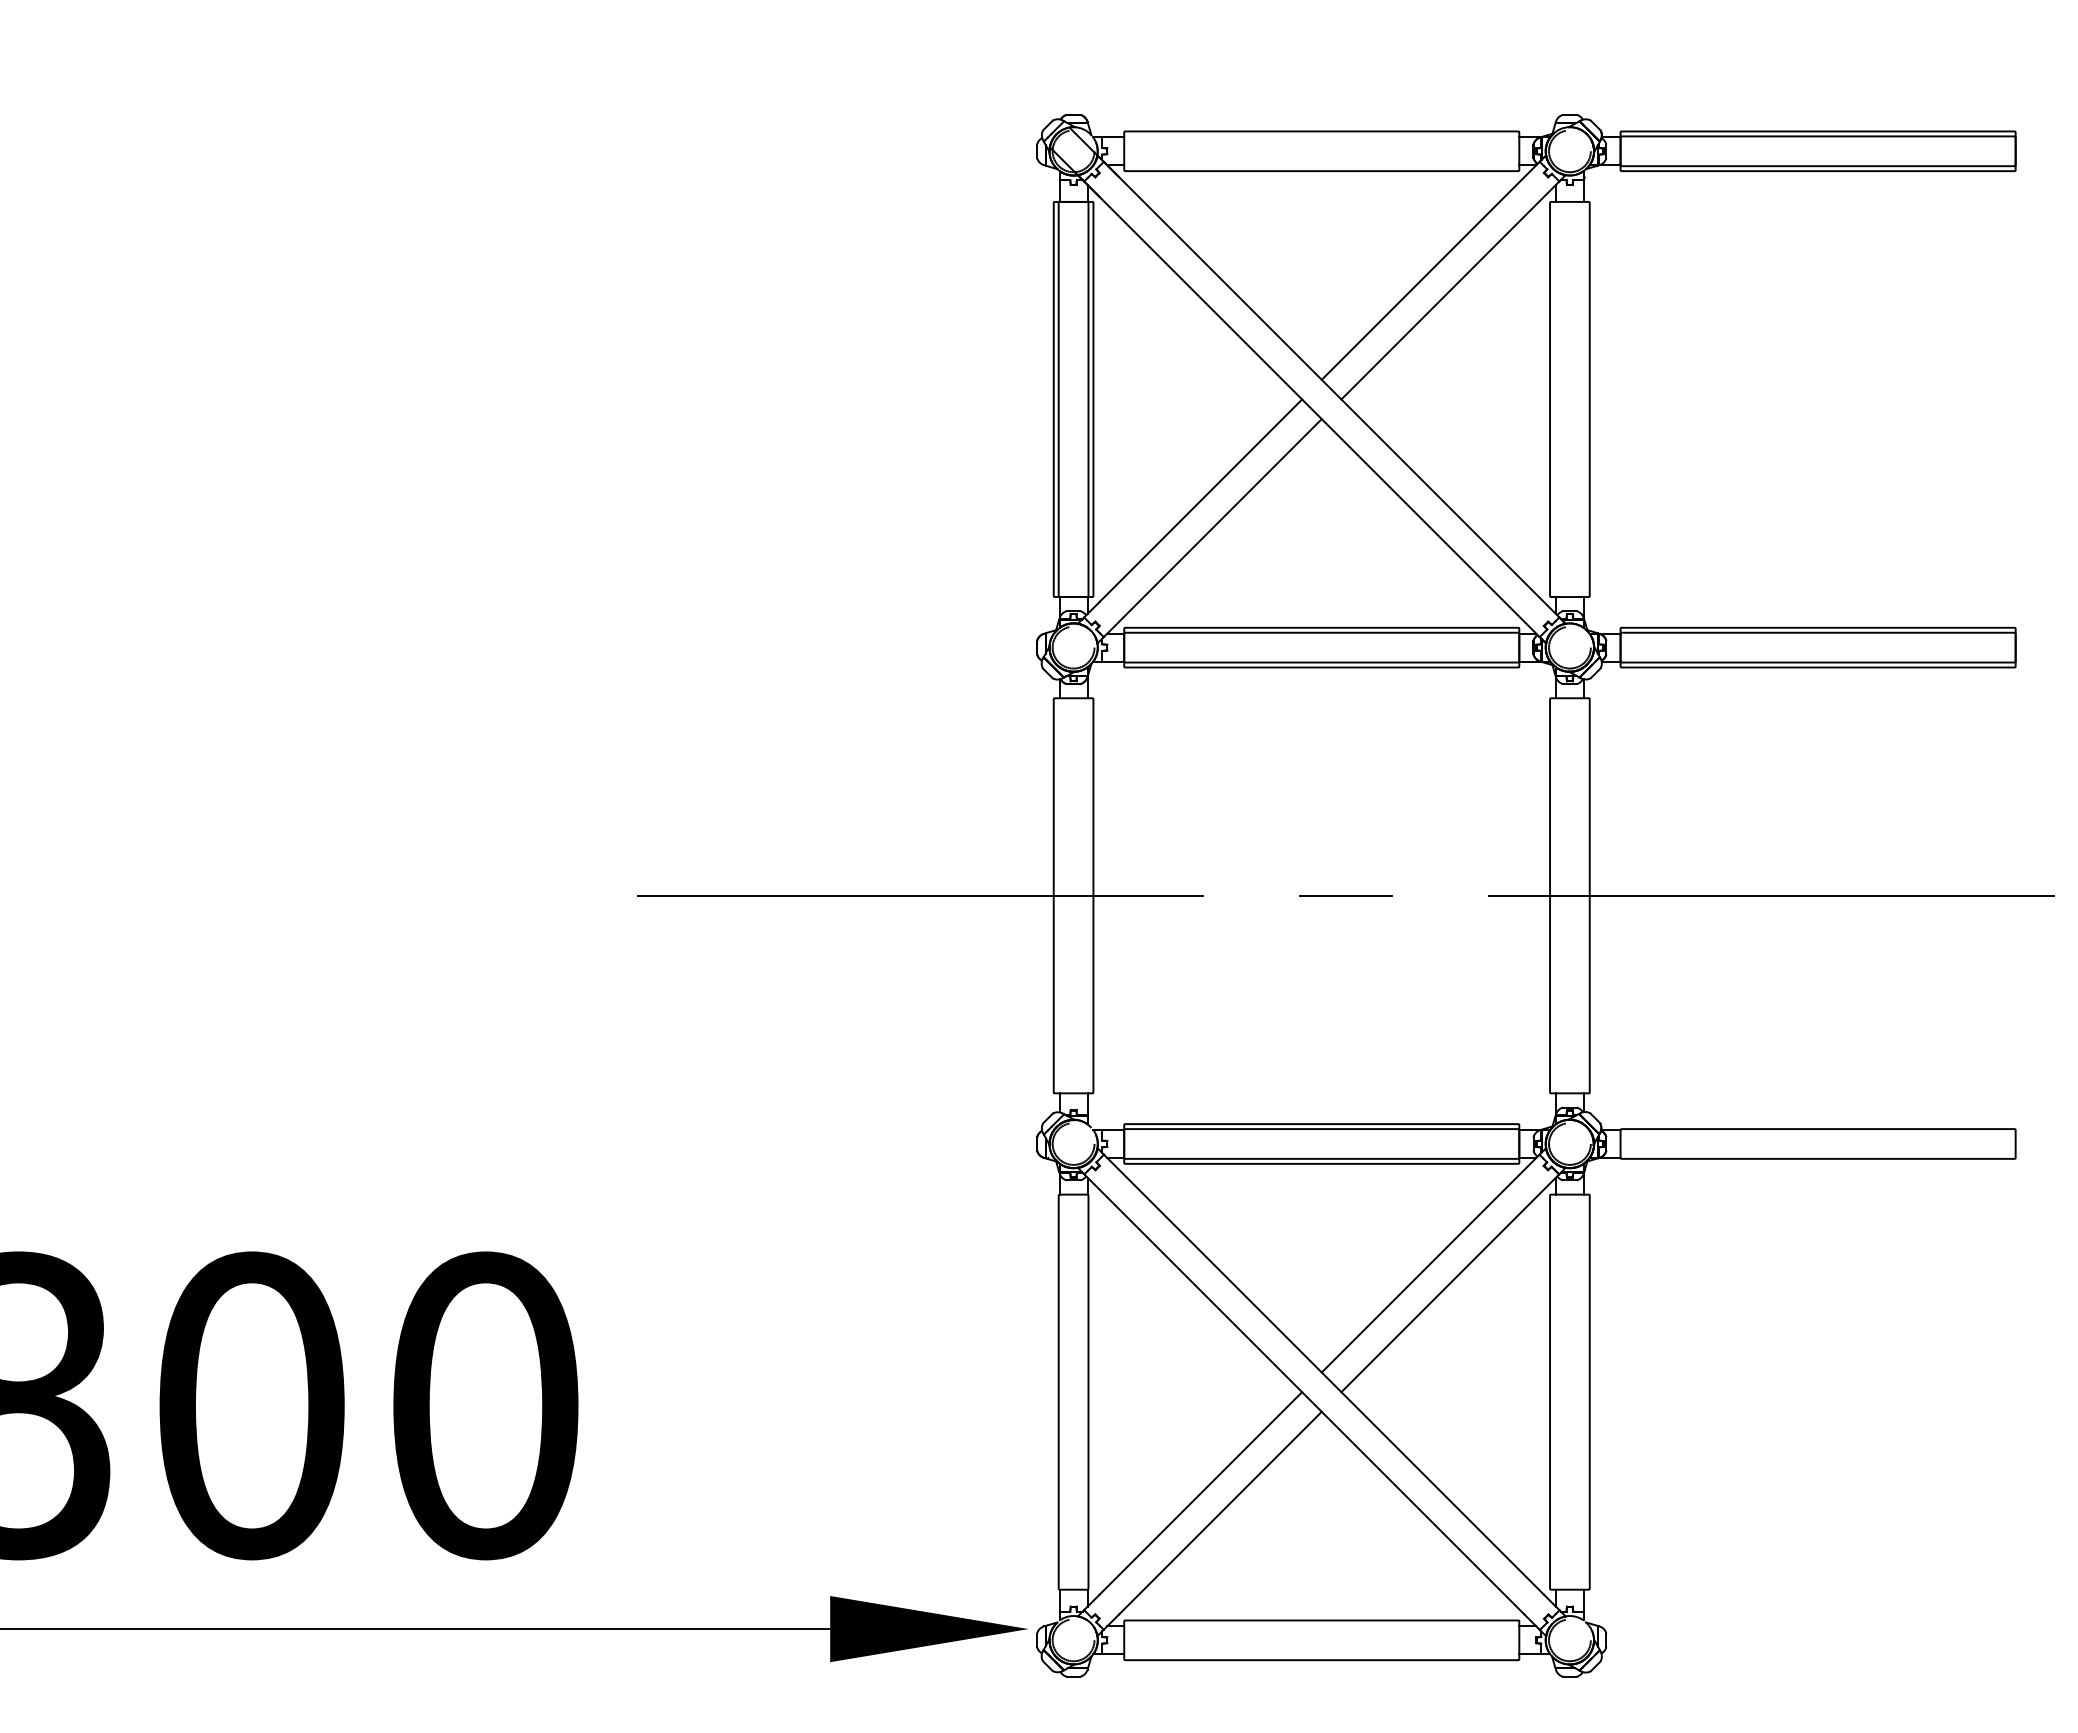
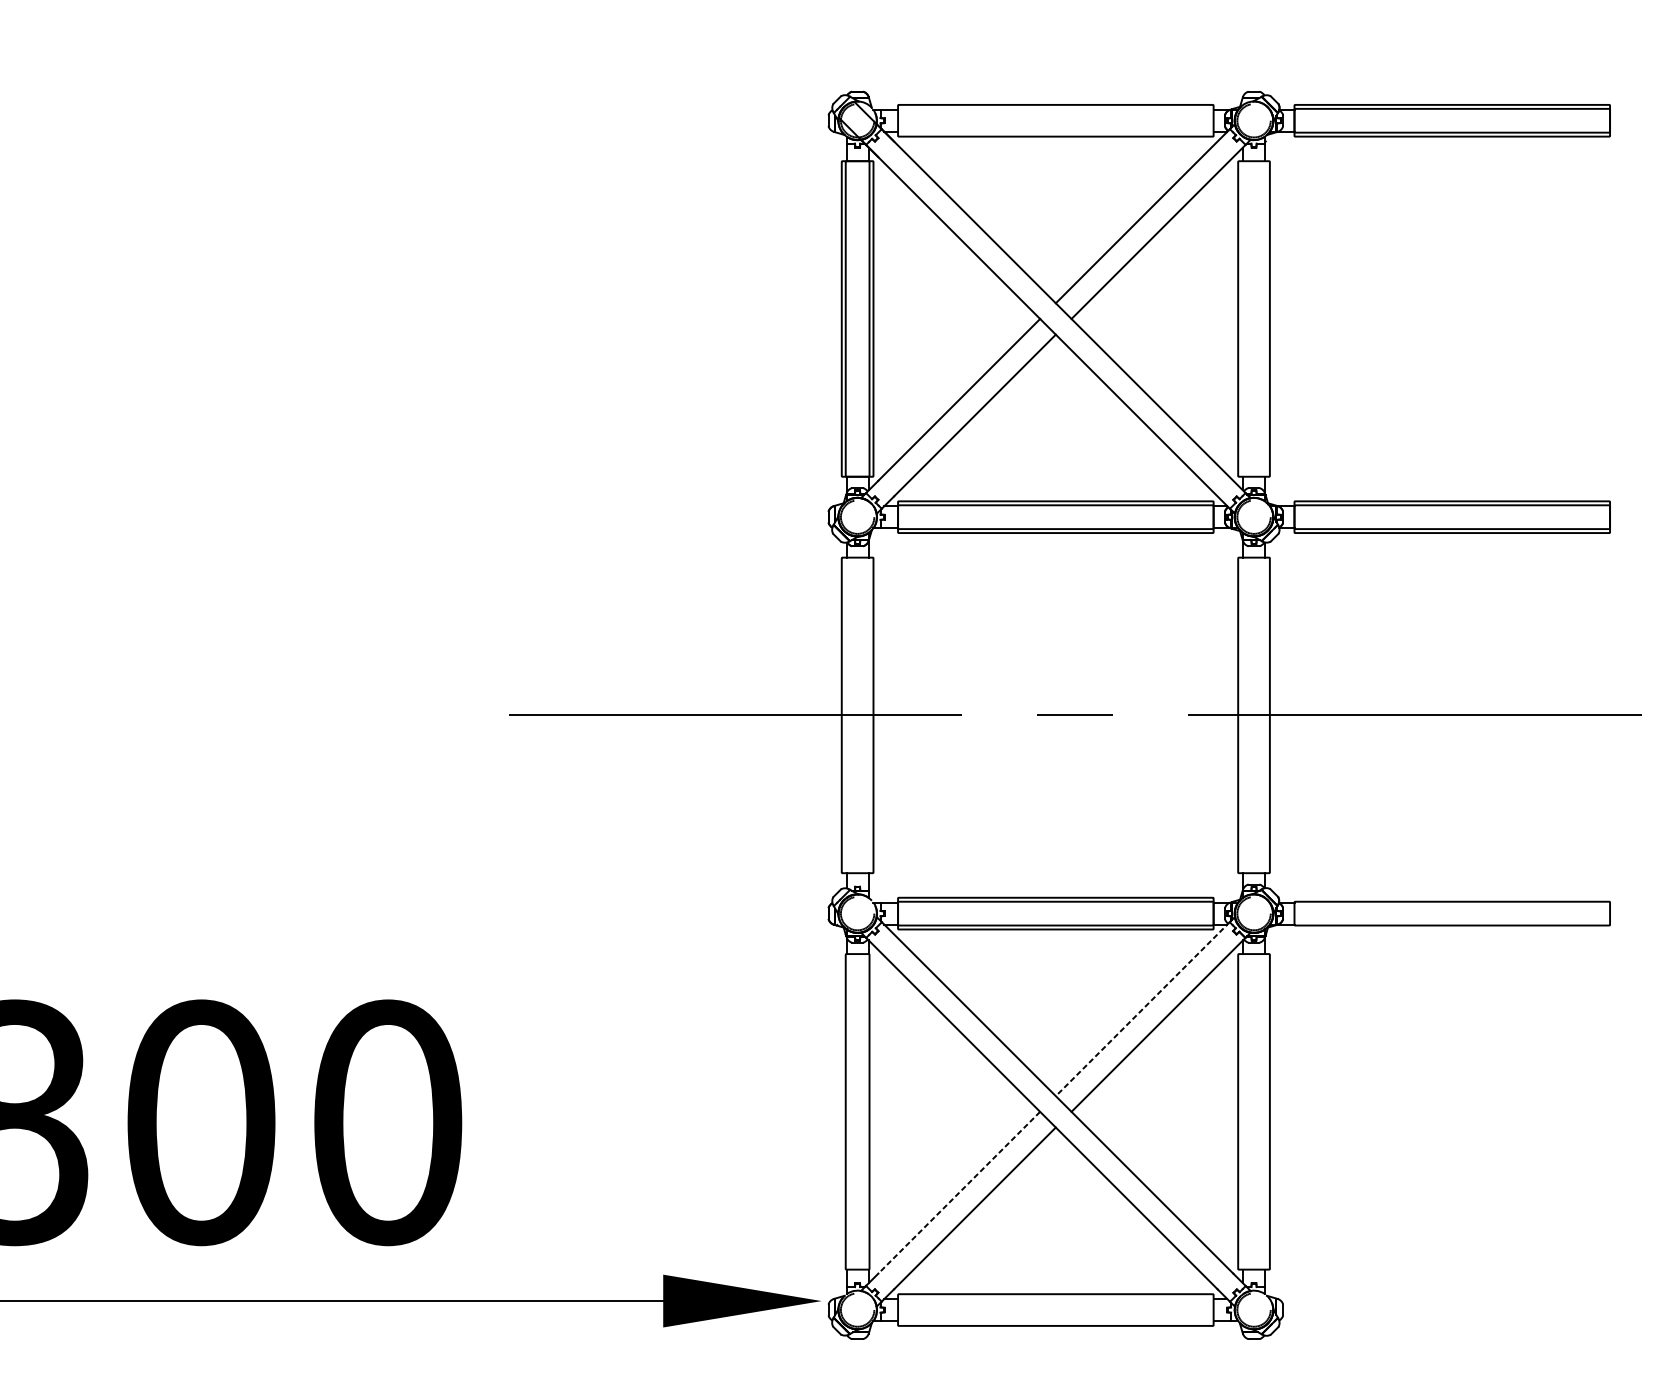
line: (1430, 1263) -> (1142, 1009), solid -> dashed
line: (1200, 1493) -> (958, 1192), solid -> dashed

